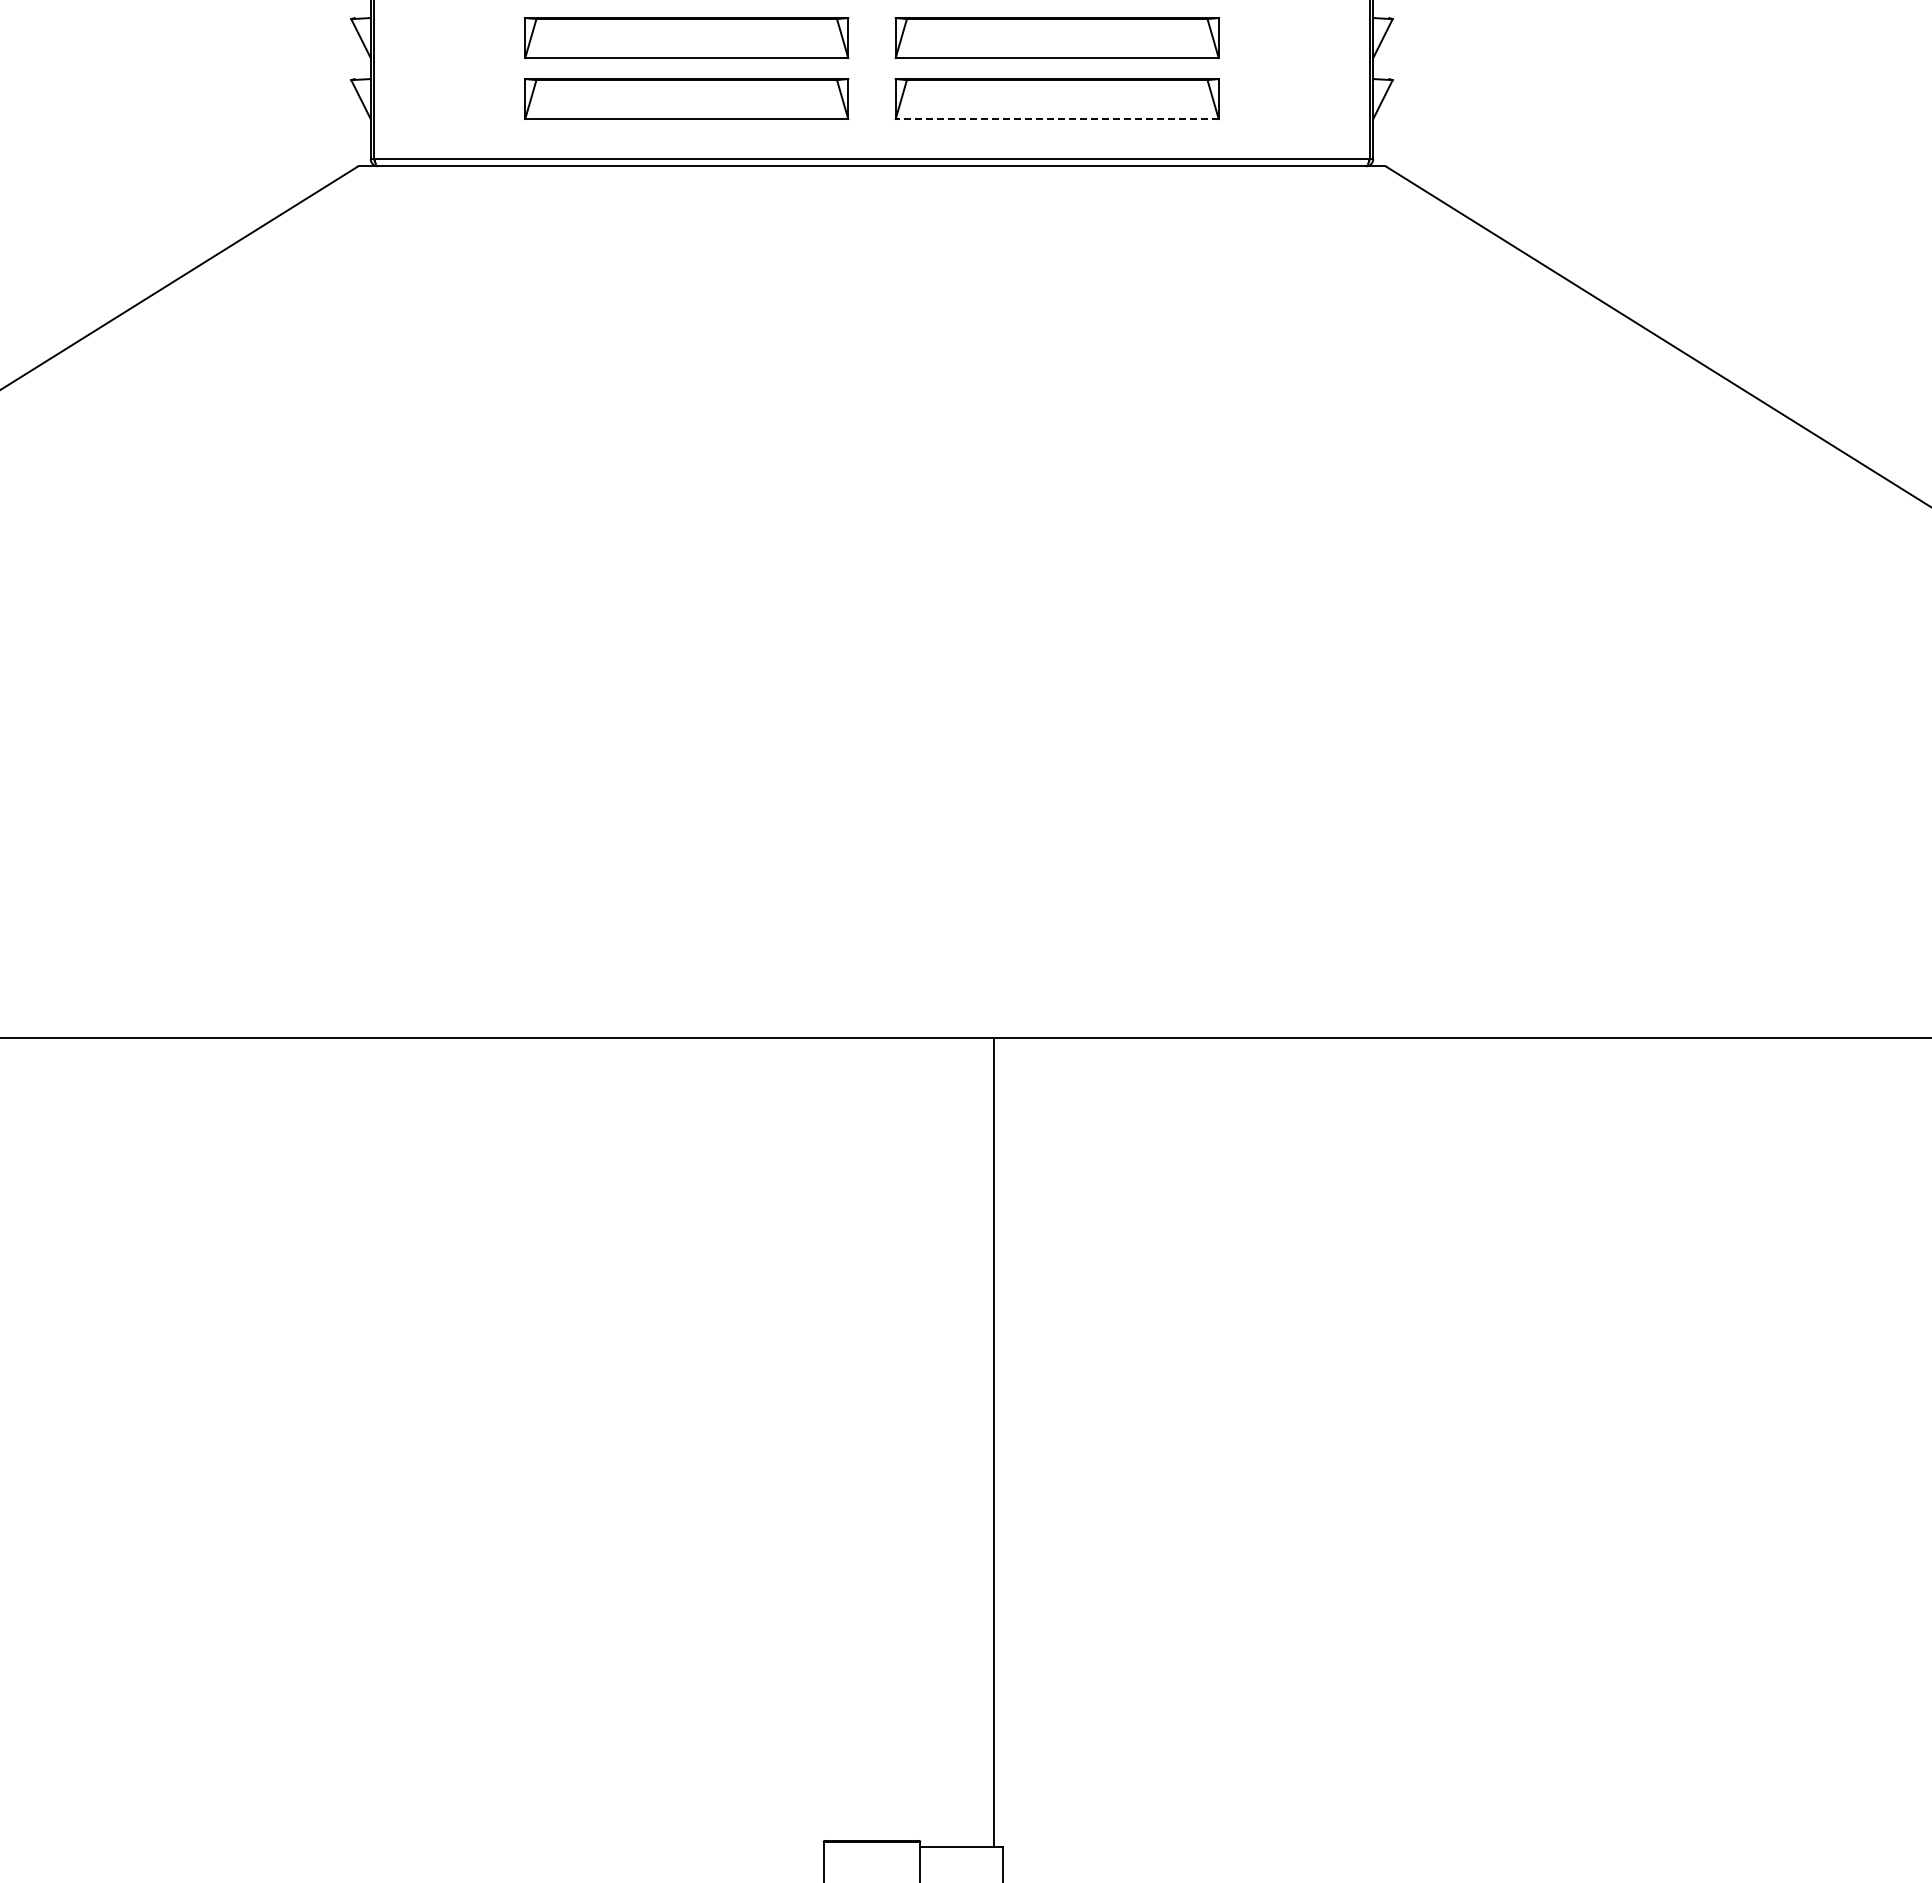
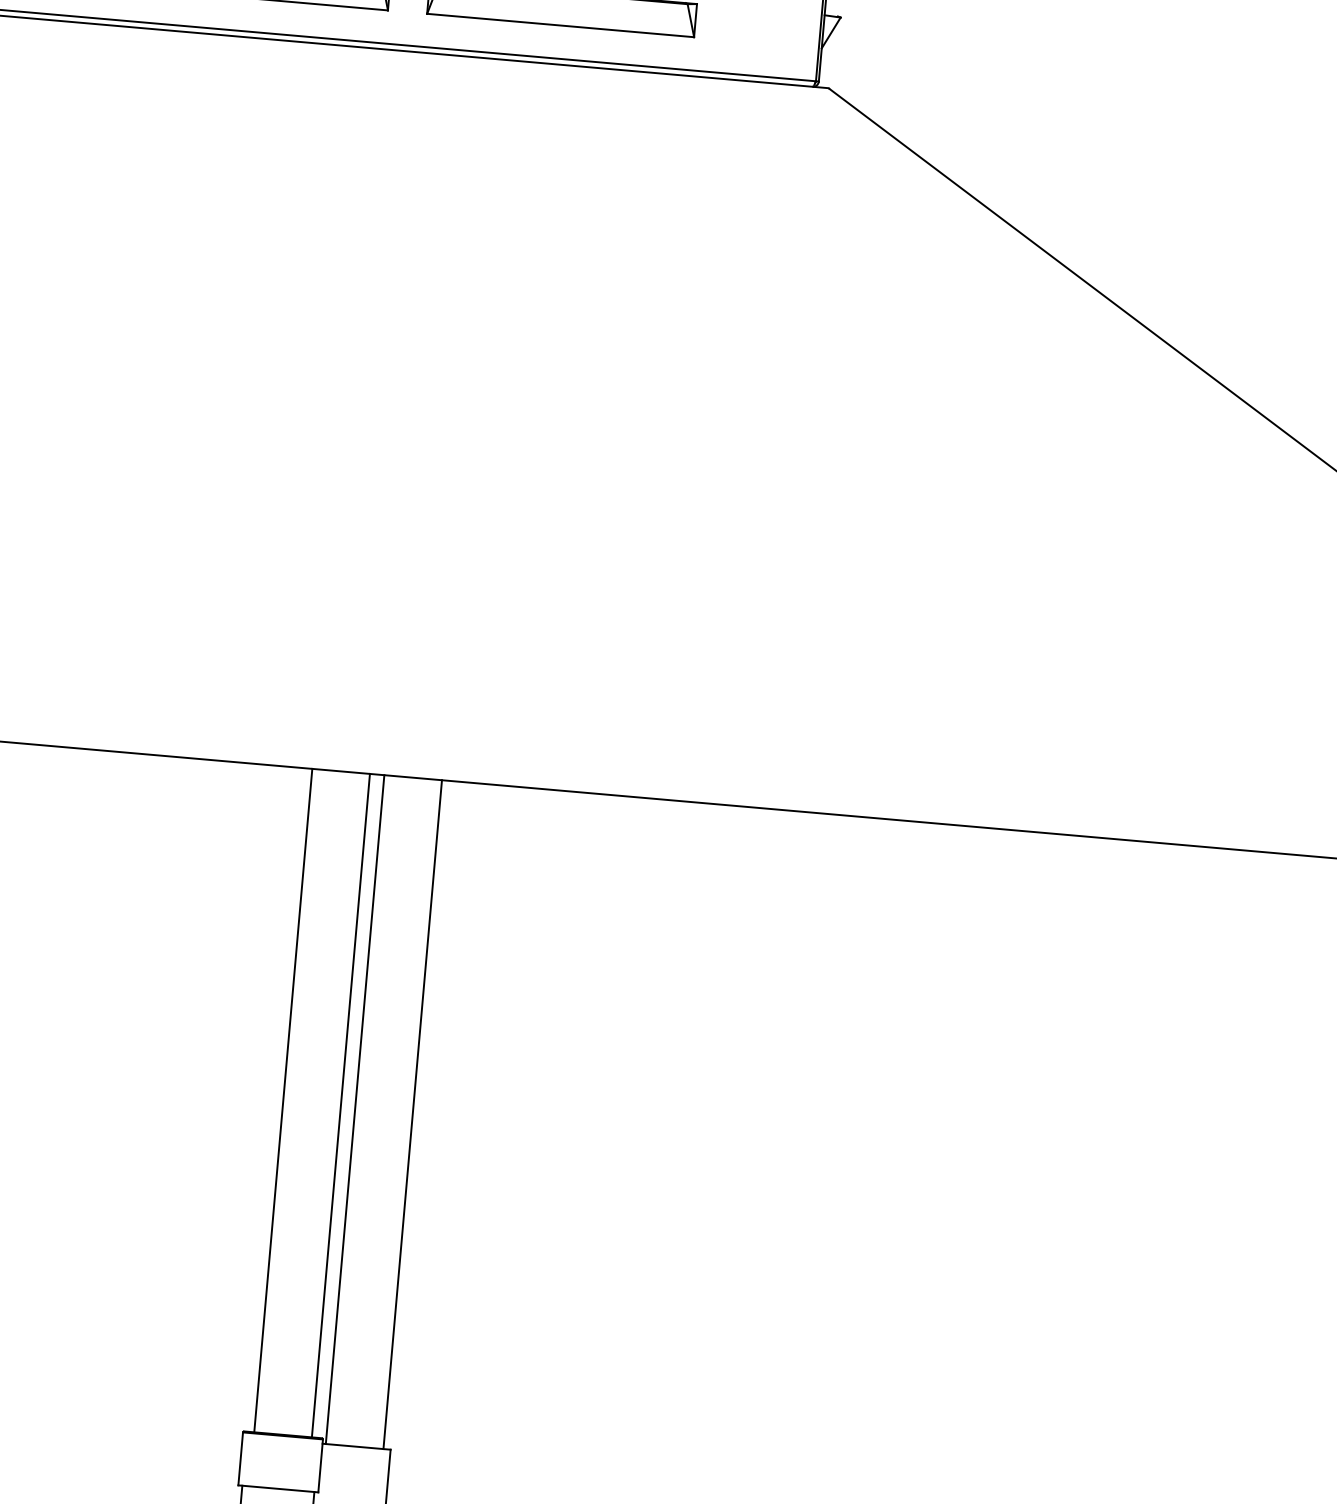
line: (1057, 119) -> (560, 25), dashed -> solid
line: (837, 1438) -> (283, 1099), added
line: (906, 1438) -> (340, 1104), added
line: (924, 1442) -> (355, 1109), added

